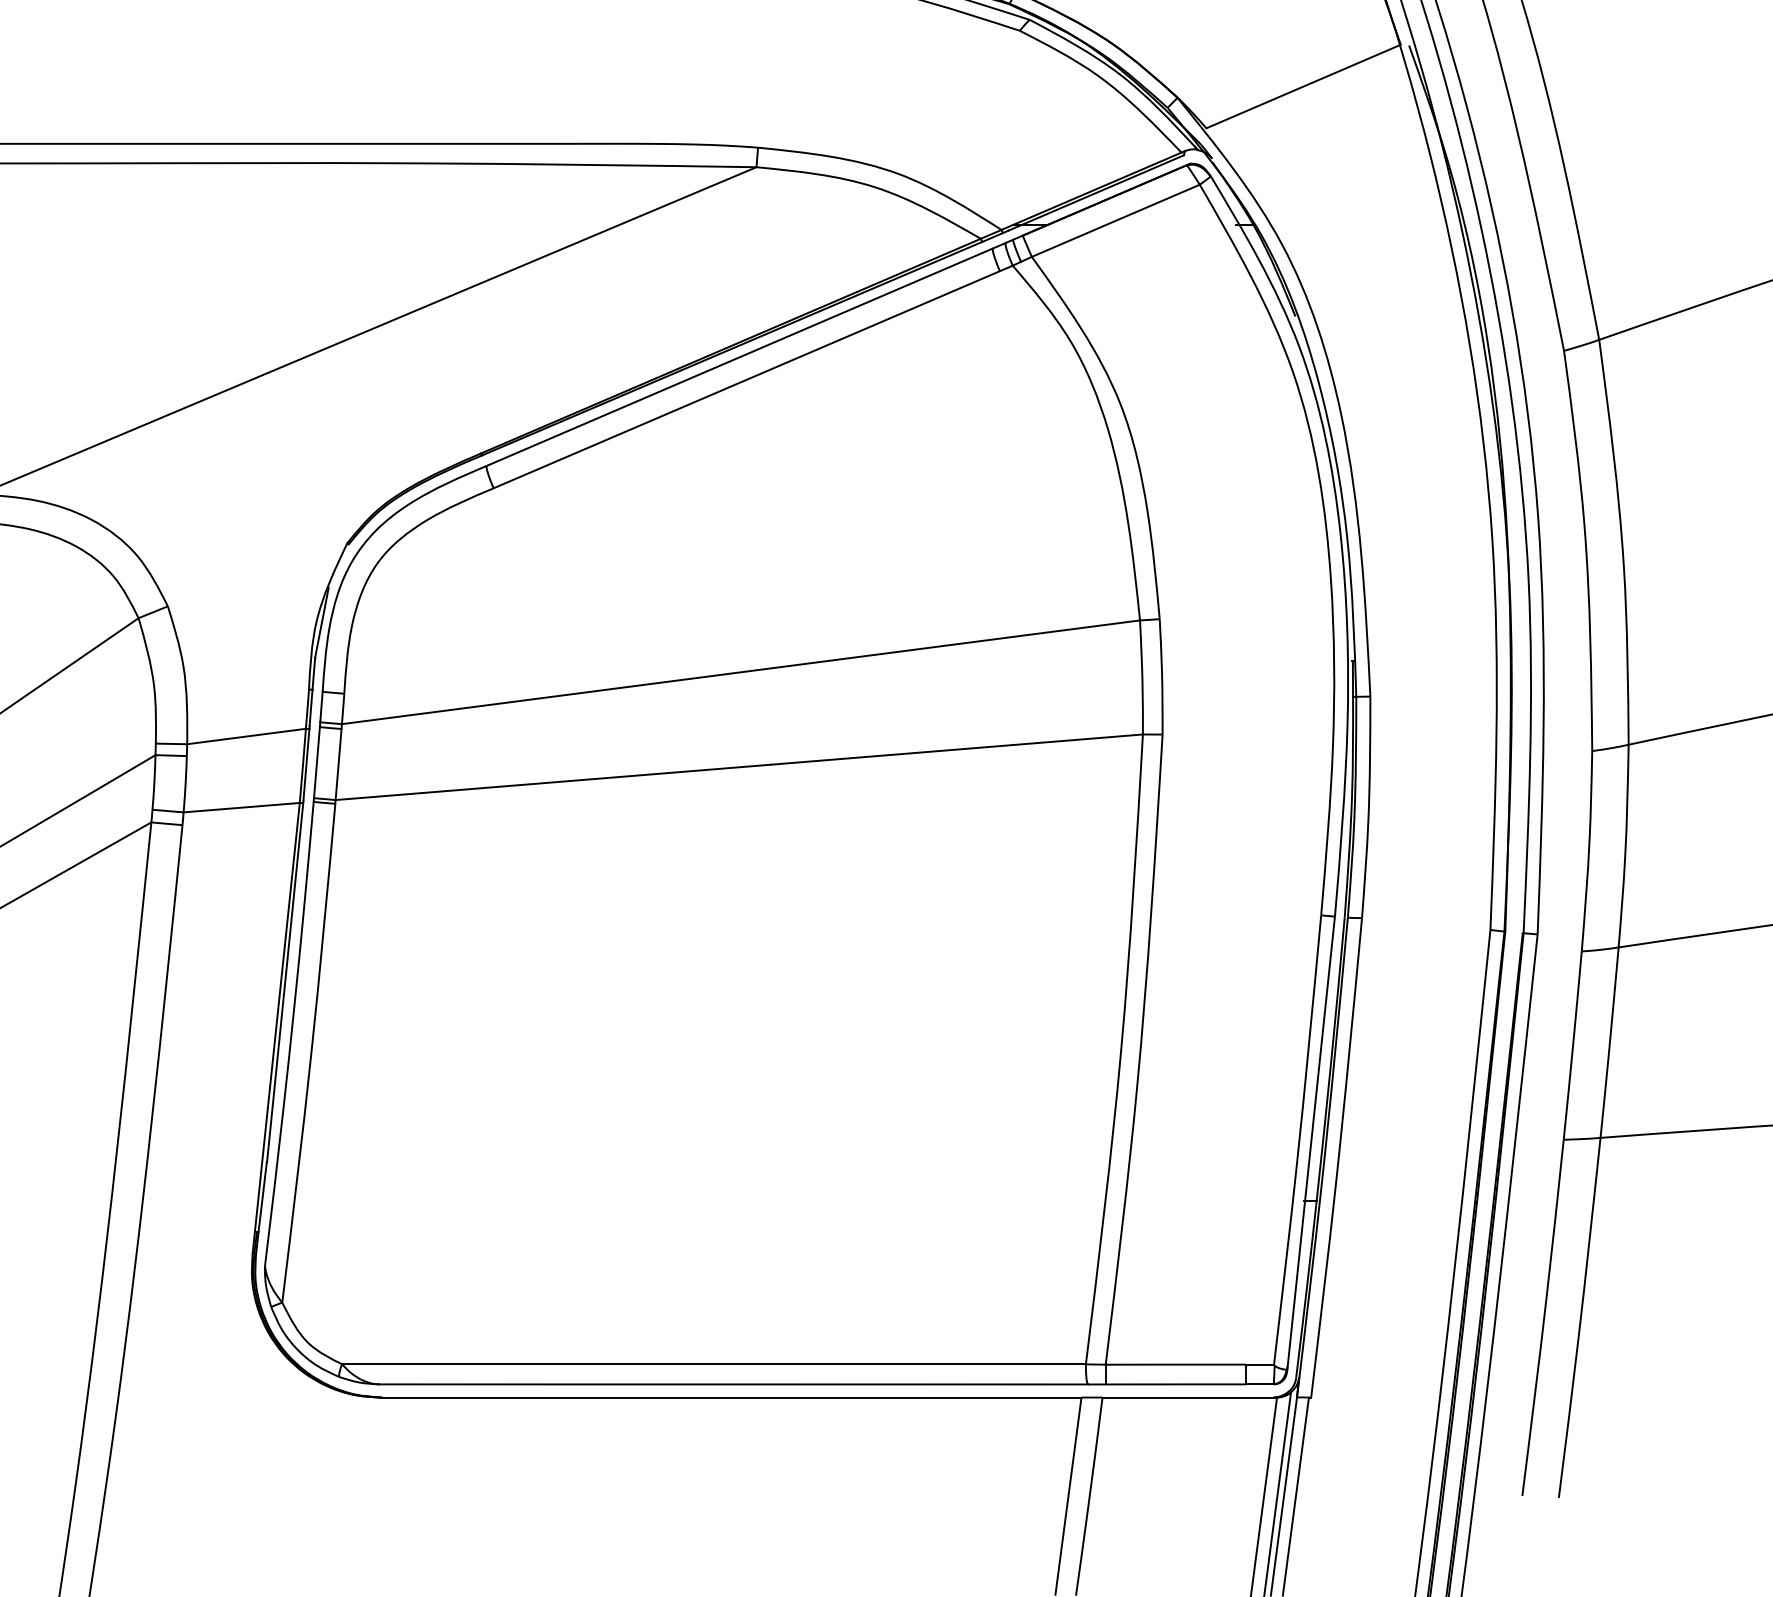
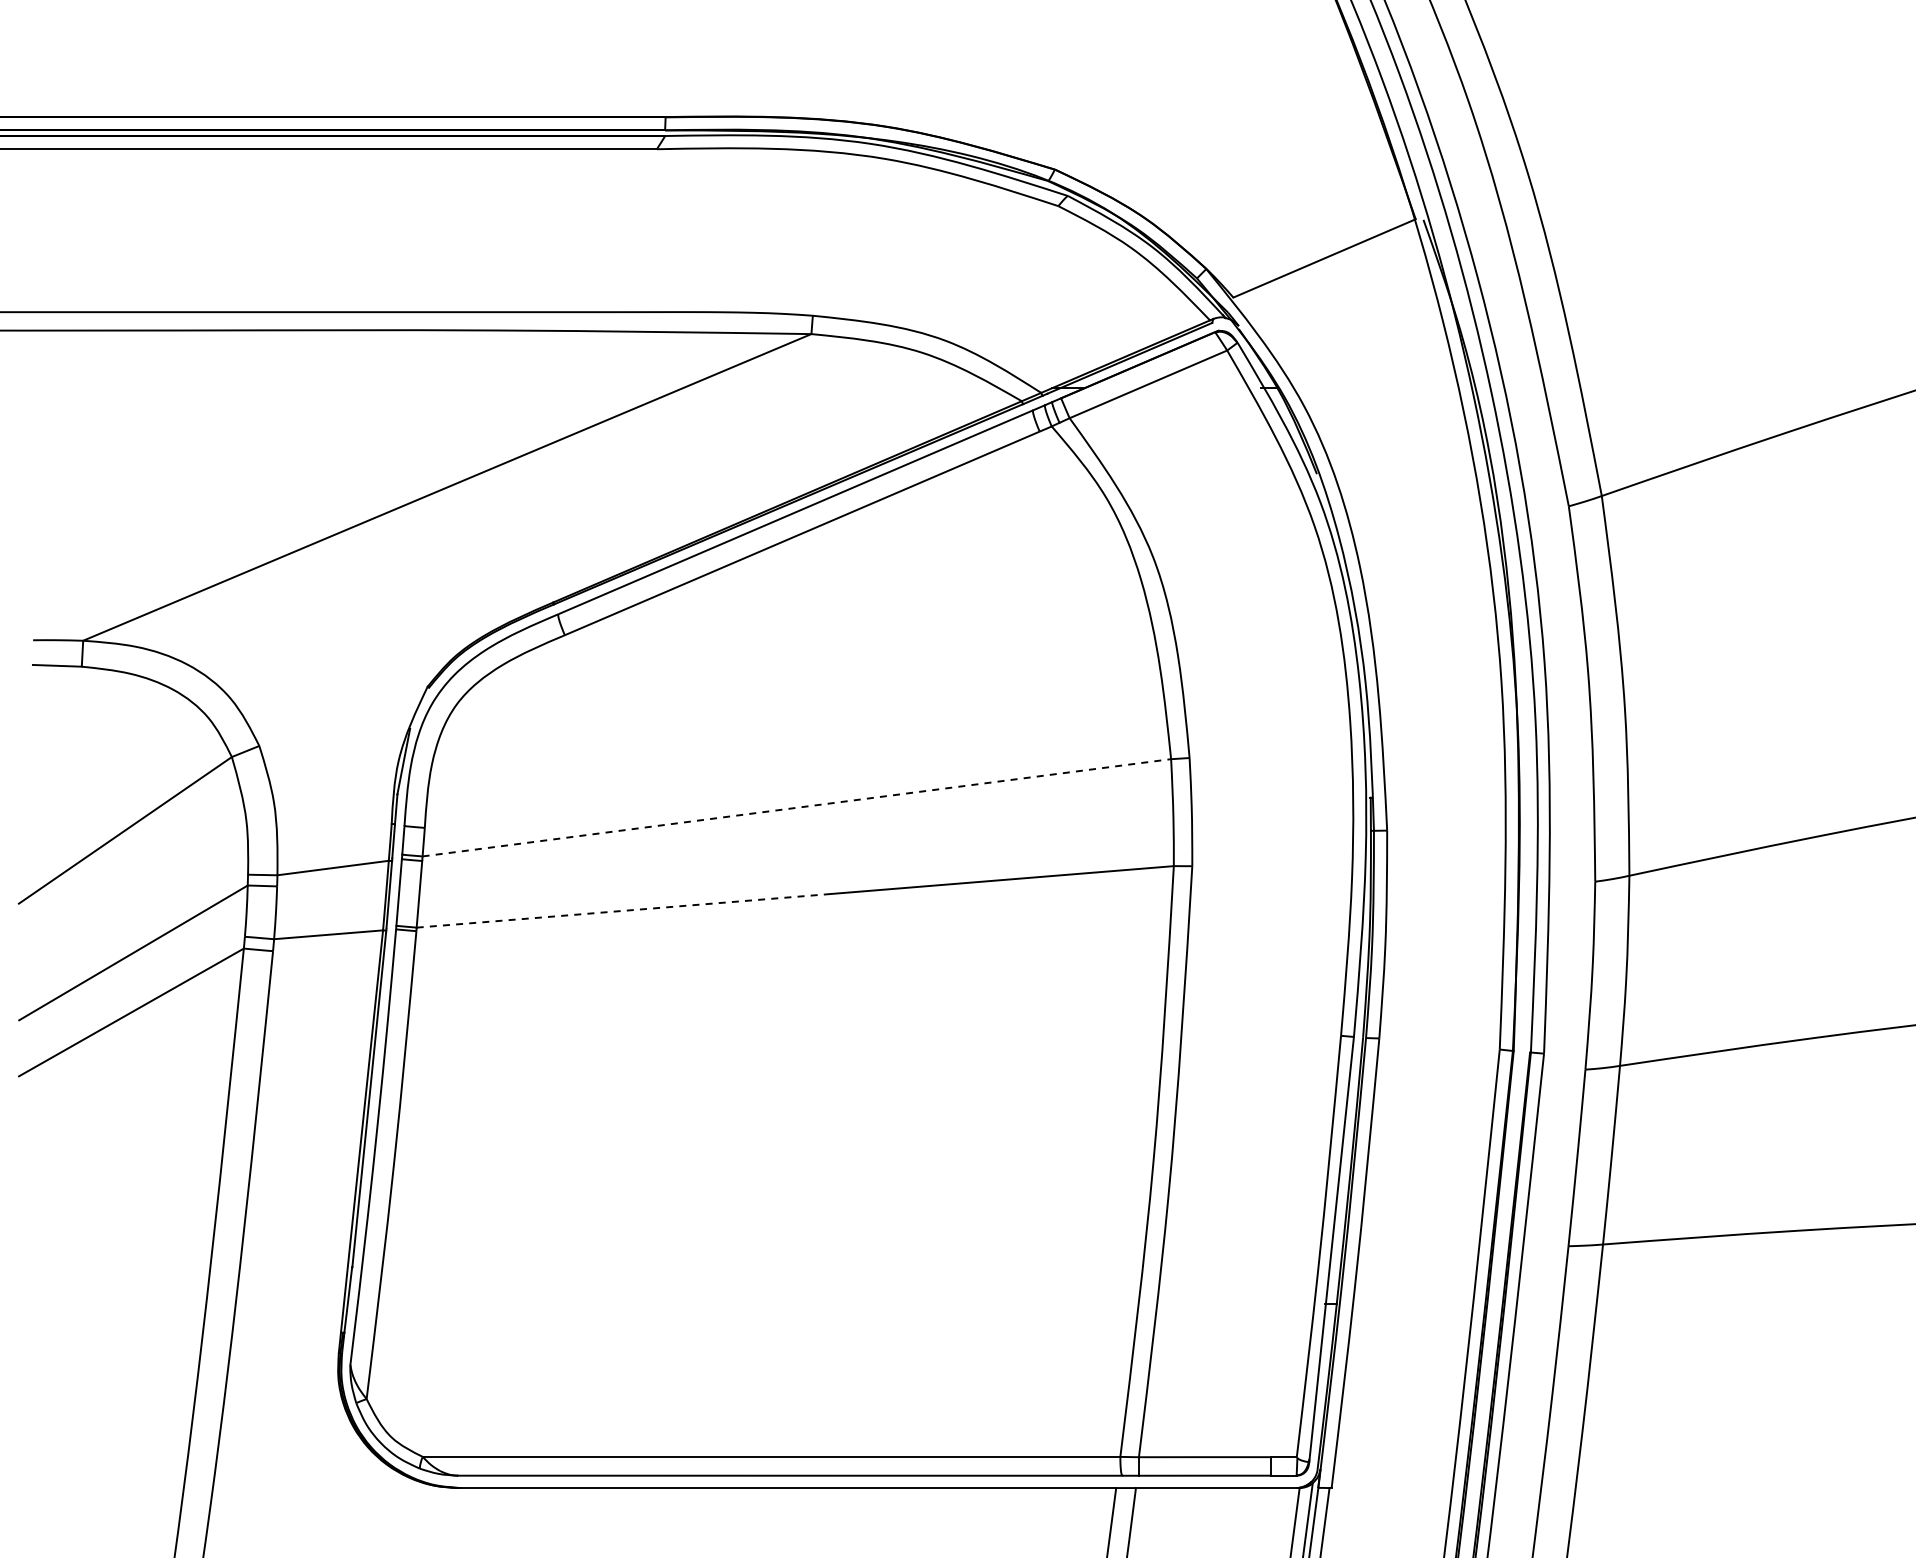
line: (741, 671) -> (797, 807), solid -> dashed
line: (552, 782) -> (620, 911), solid -> dashed

